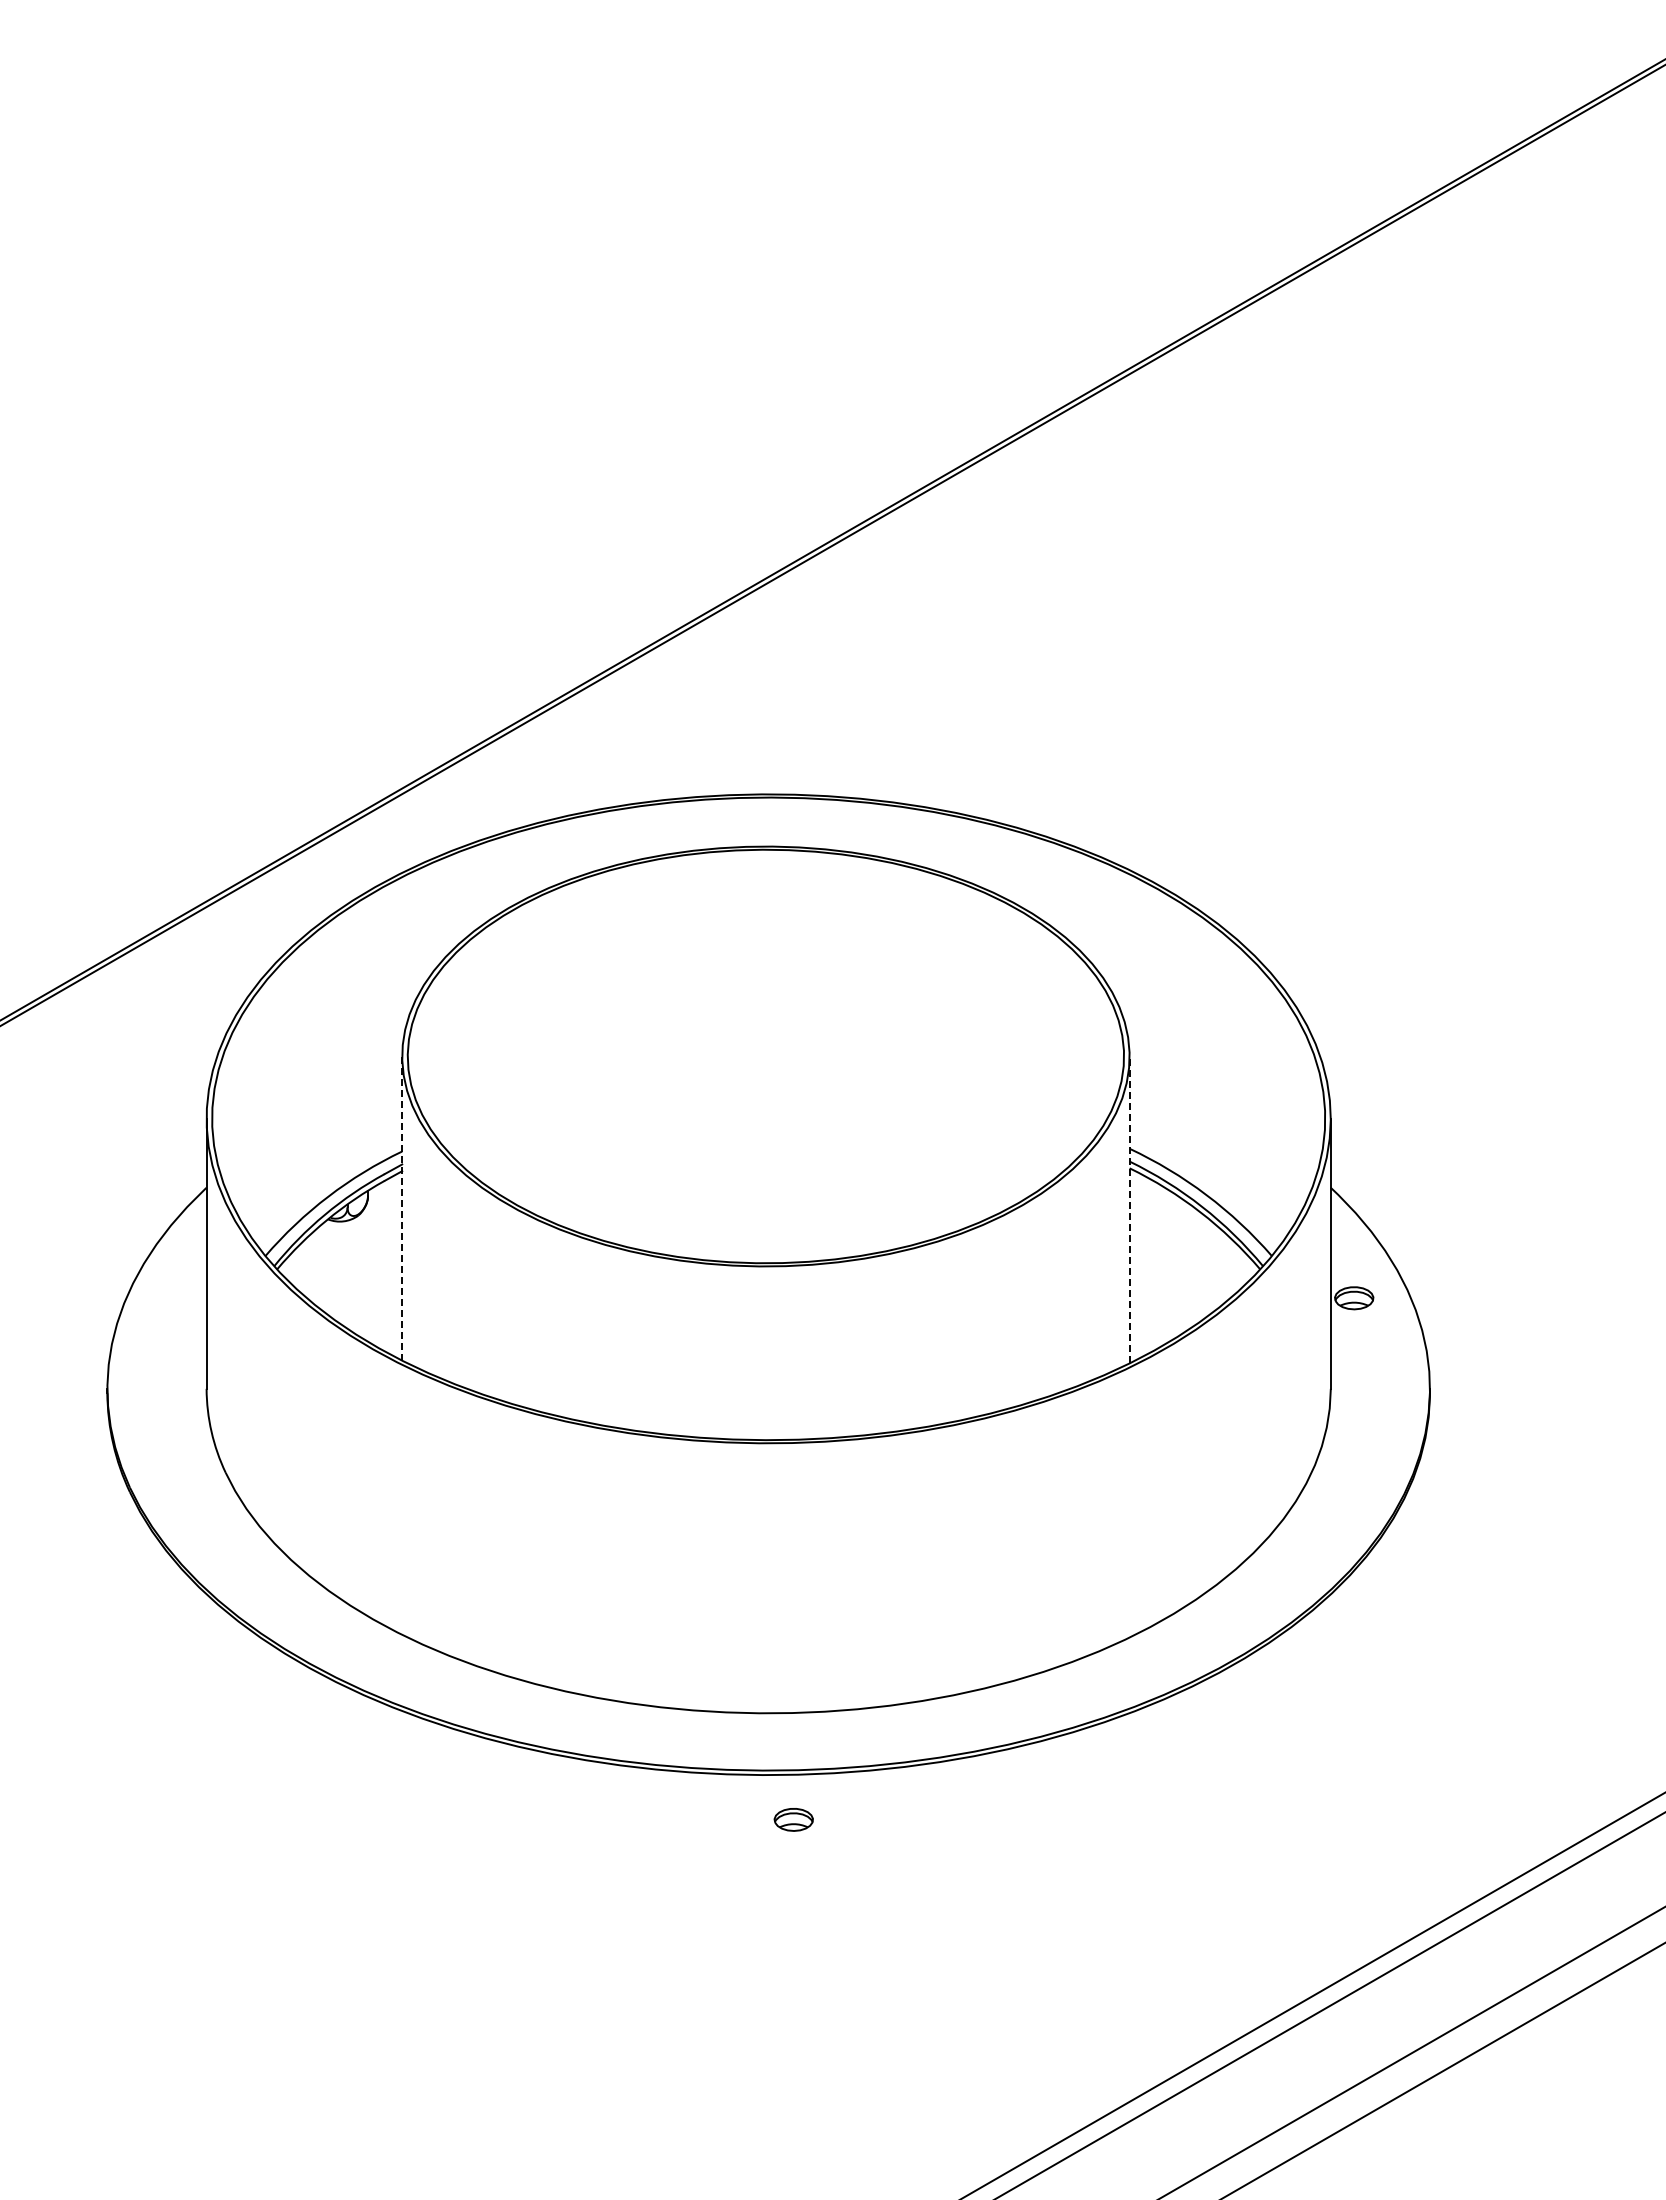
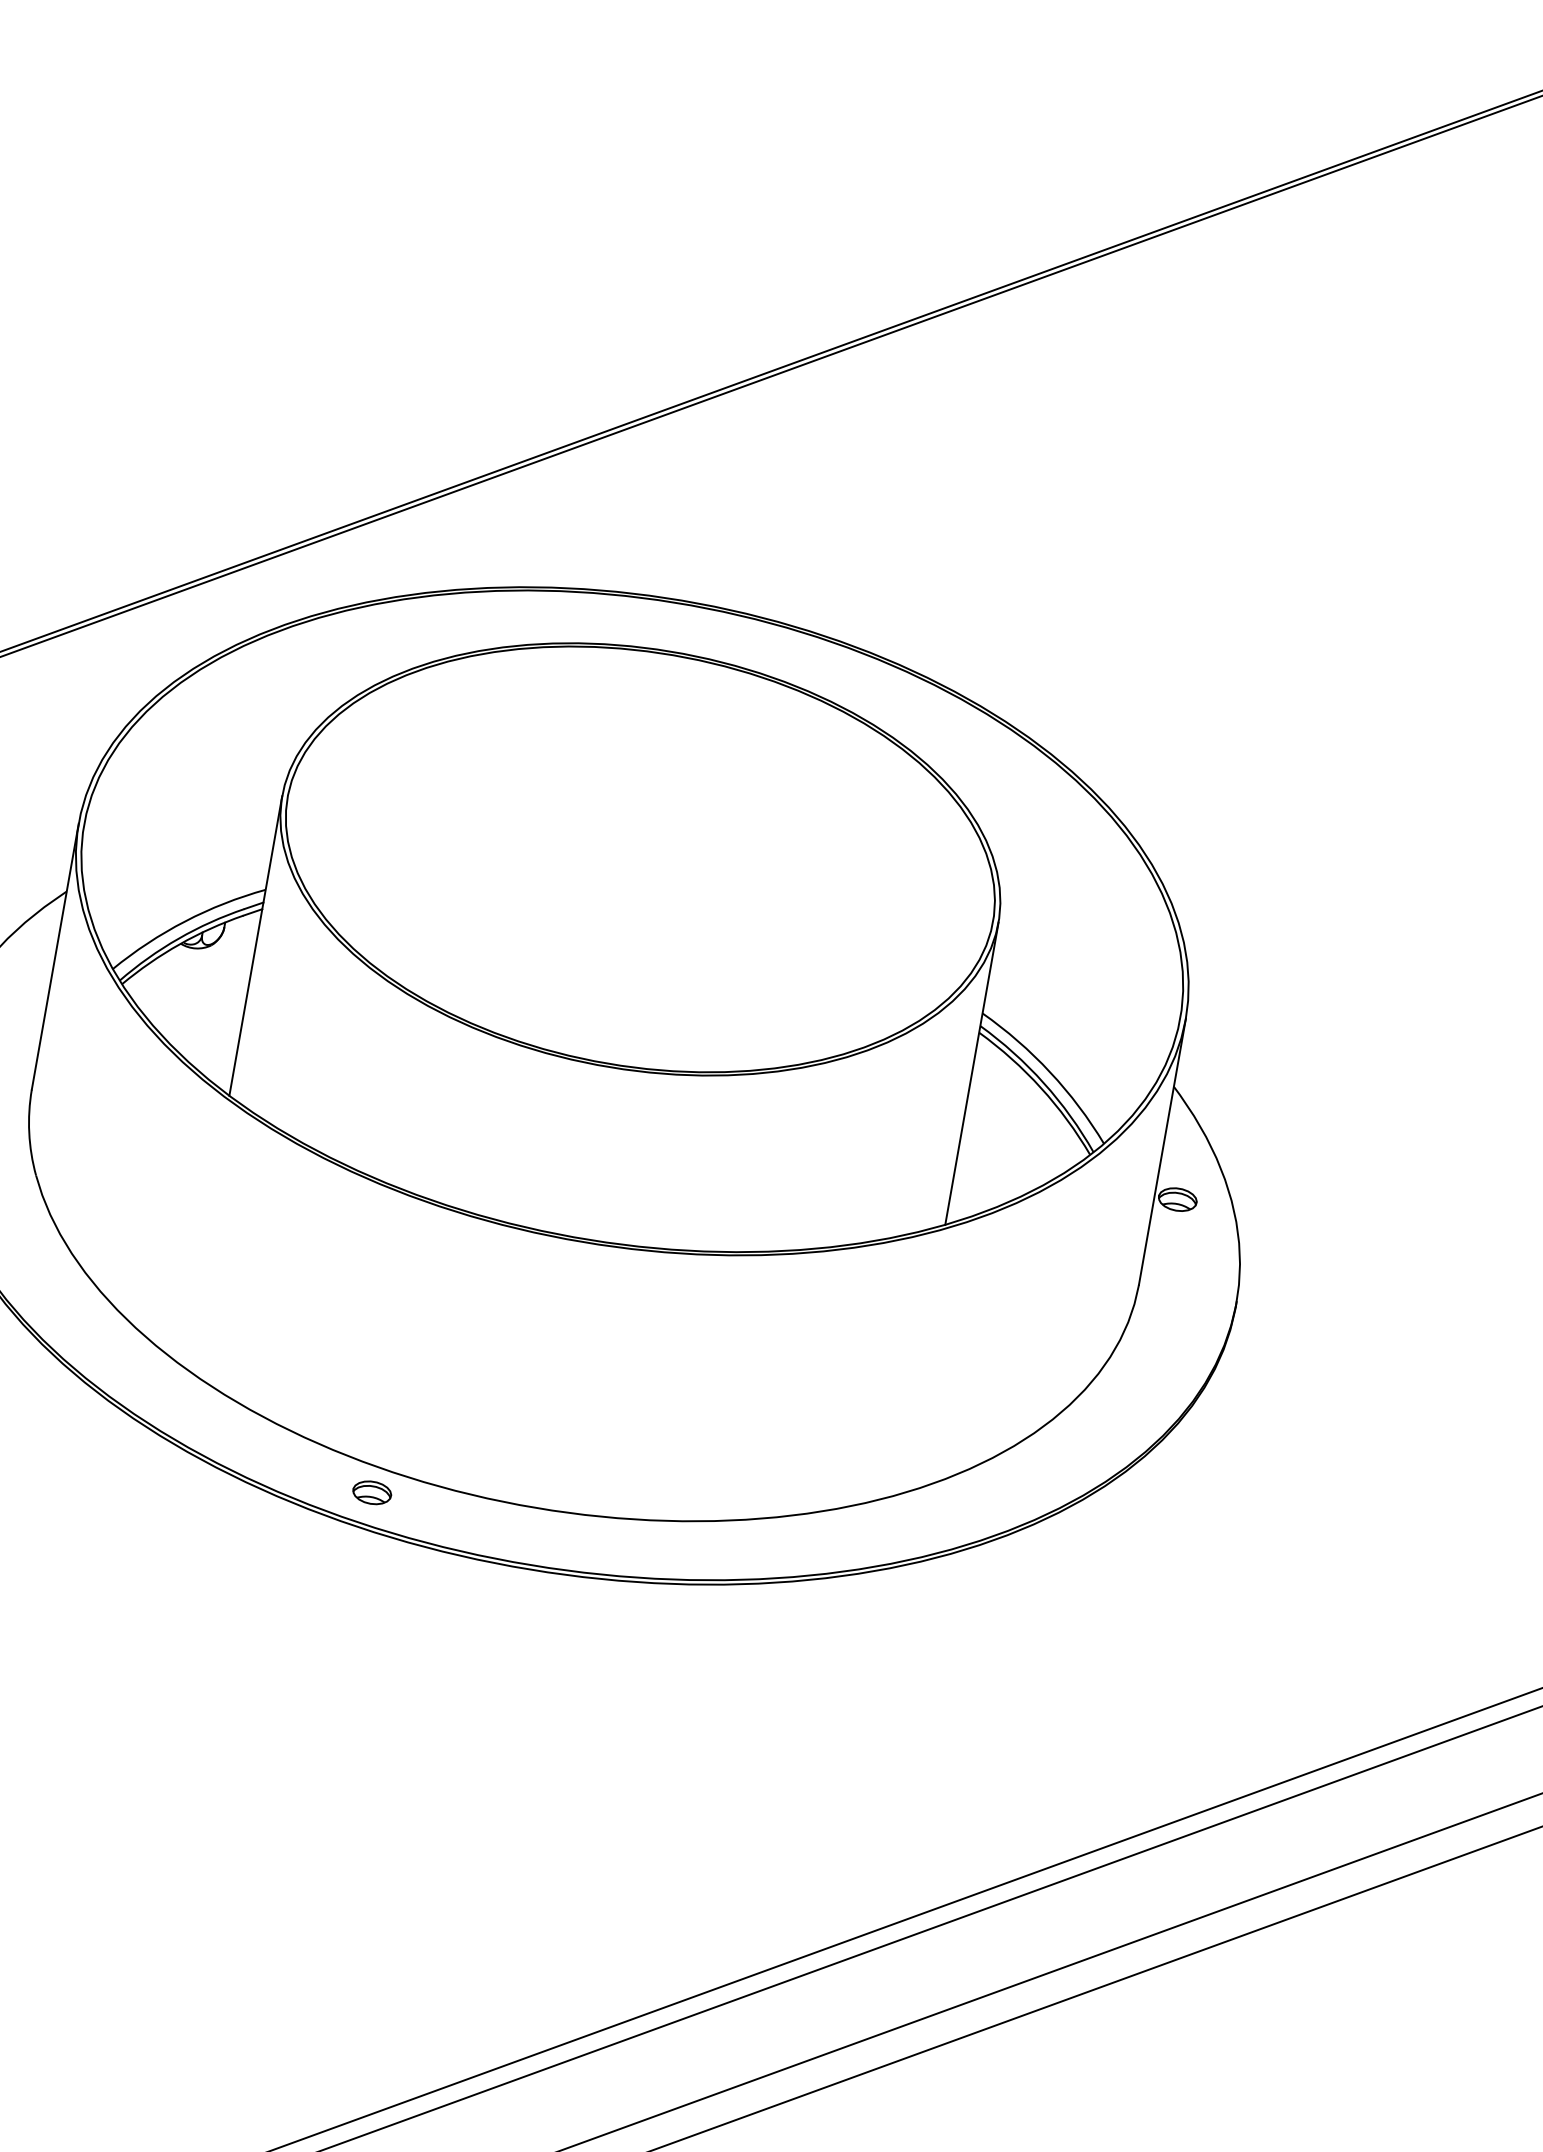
line: (402, 1209) -> (255, 946), dashed -> solid
line: (1129, 1209) -> (971, 1073), dashed -> solid
part: (793, 1819) -> (371, 1492), moved

